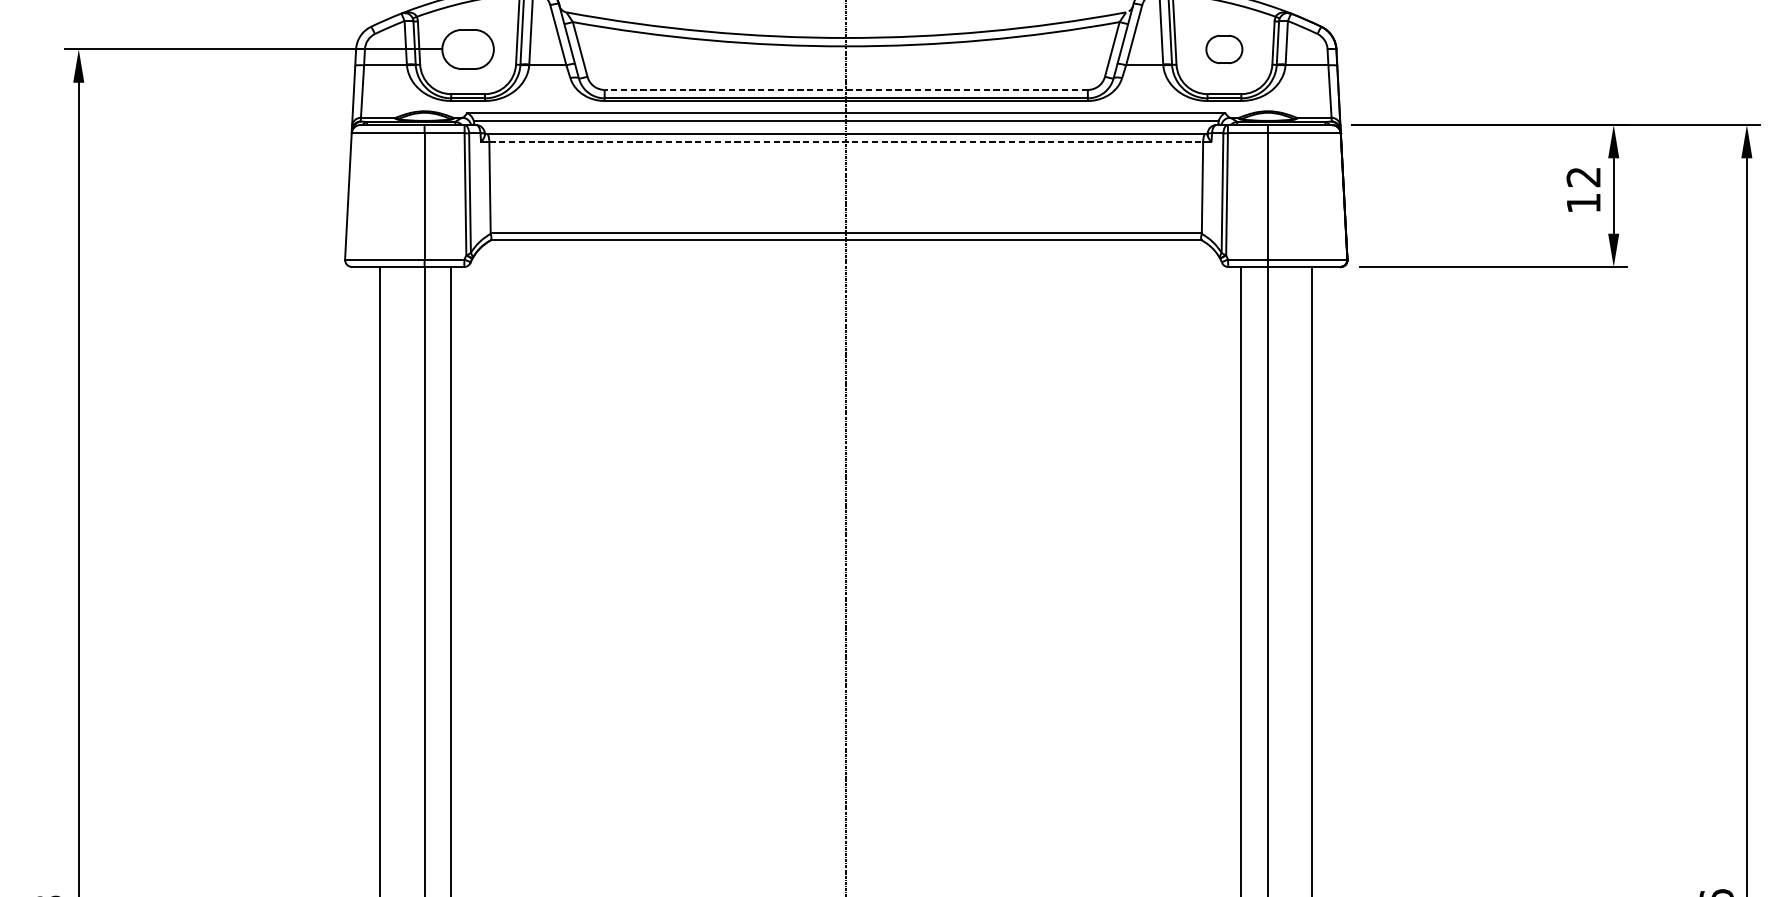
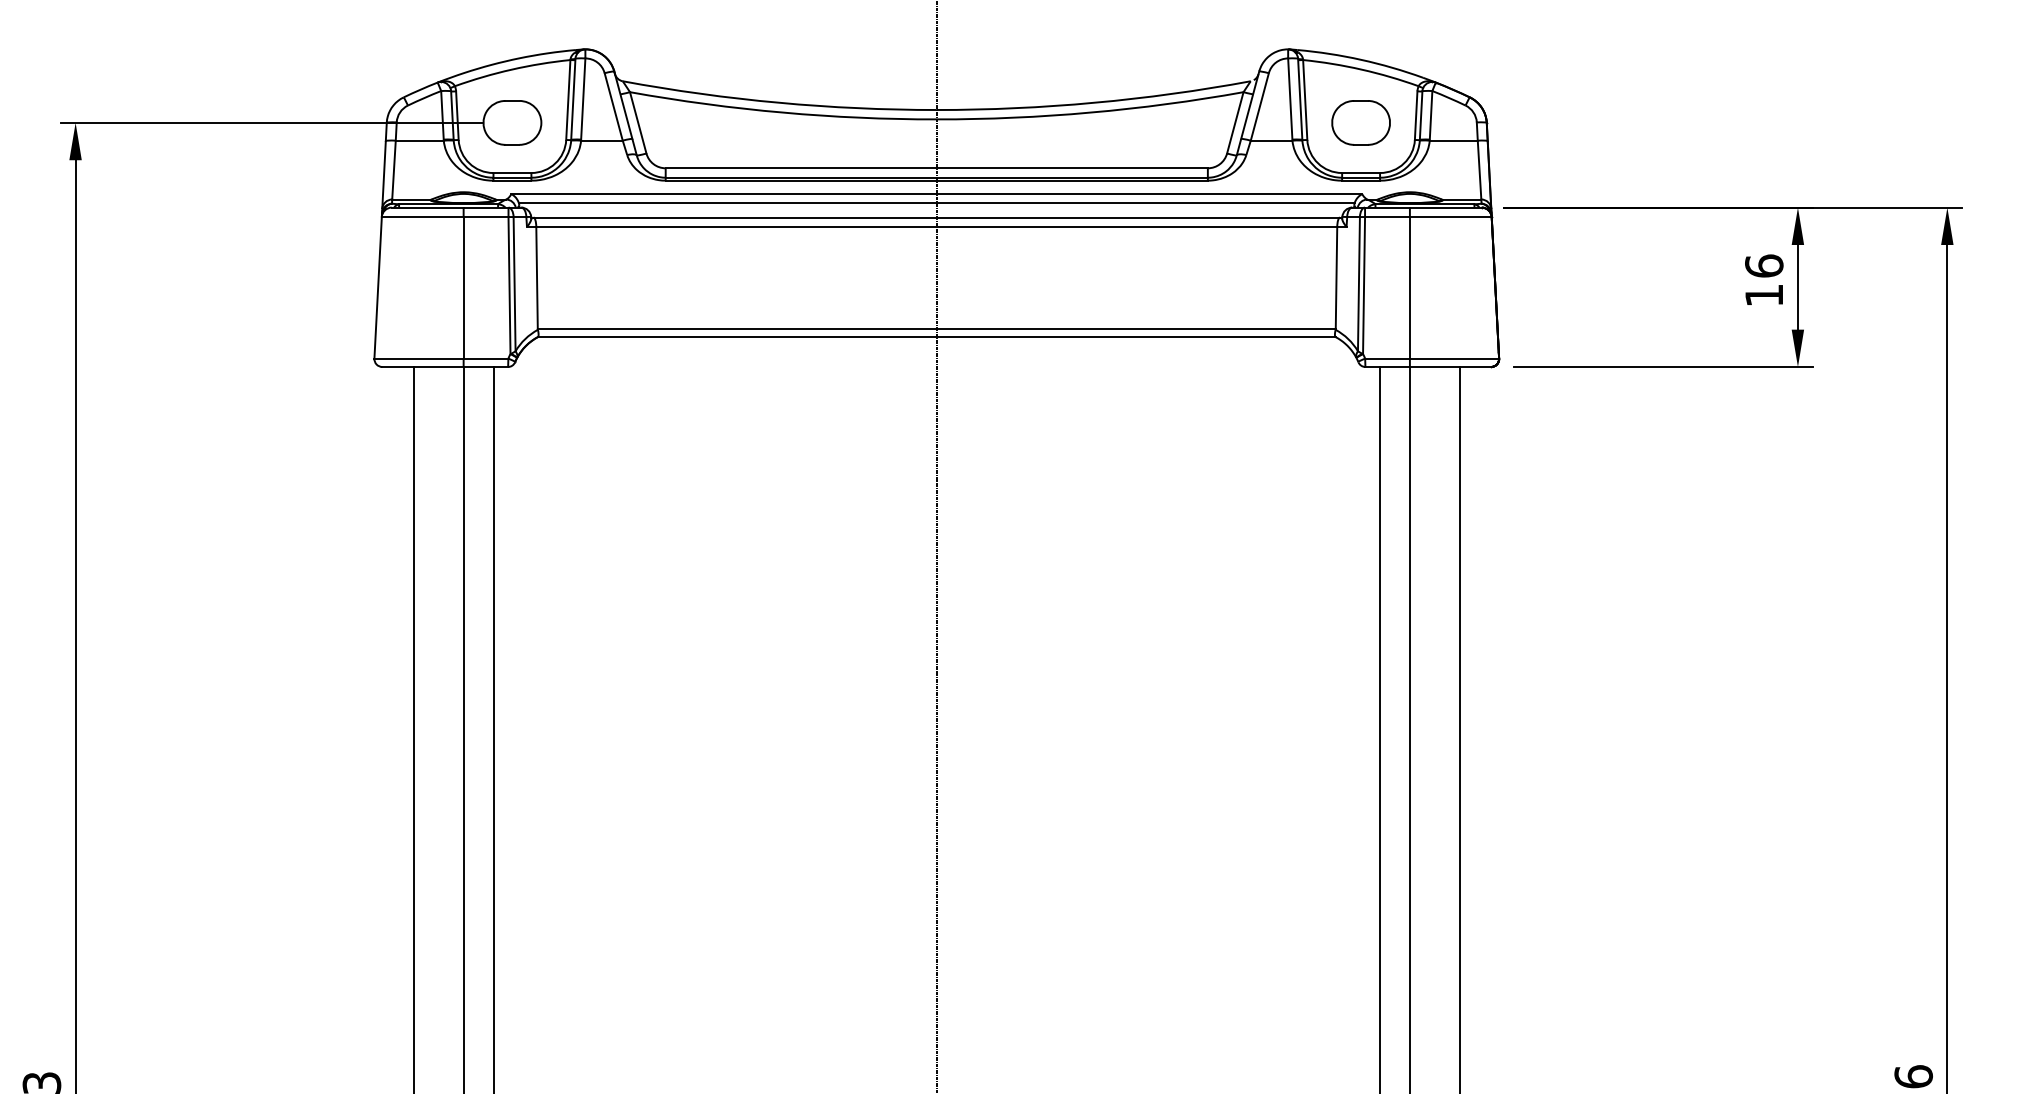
part: (1223, 49) -> (1360, 122), size x1.43
line: (846, 90) -> (936, 168), dashed -> solid
line: (846, 142) -> (937, 227), dashed -> solid
text: (1583, 176) -> (1764, 265), 12 -> 16

